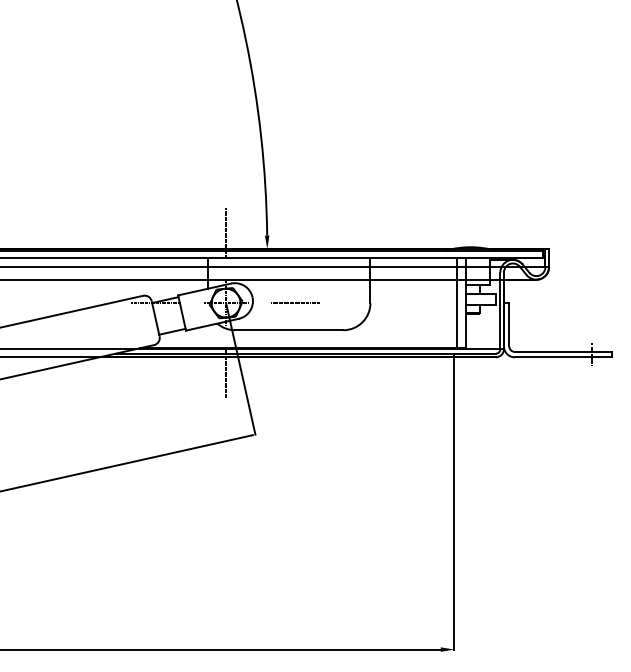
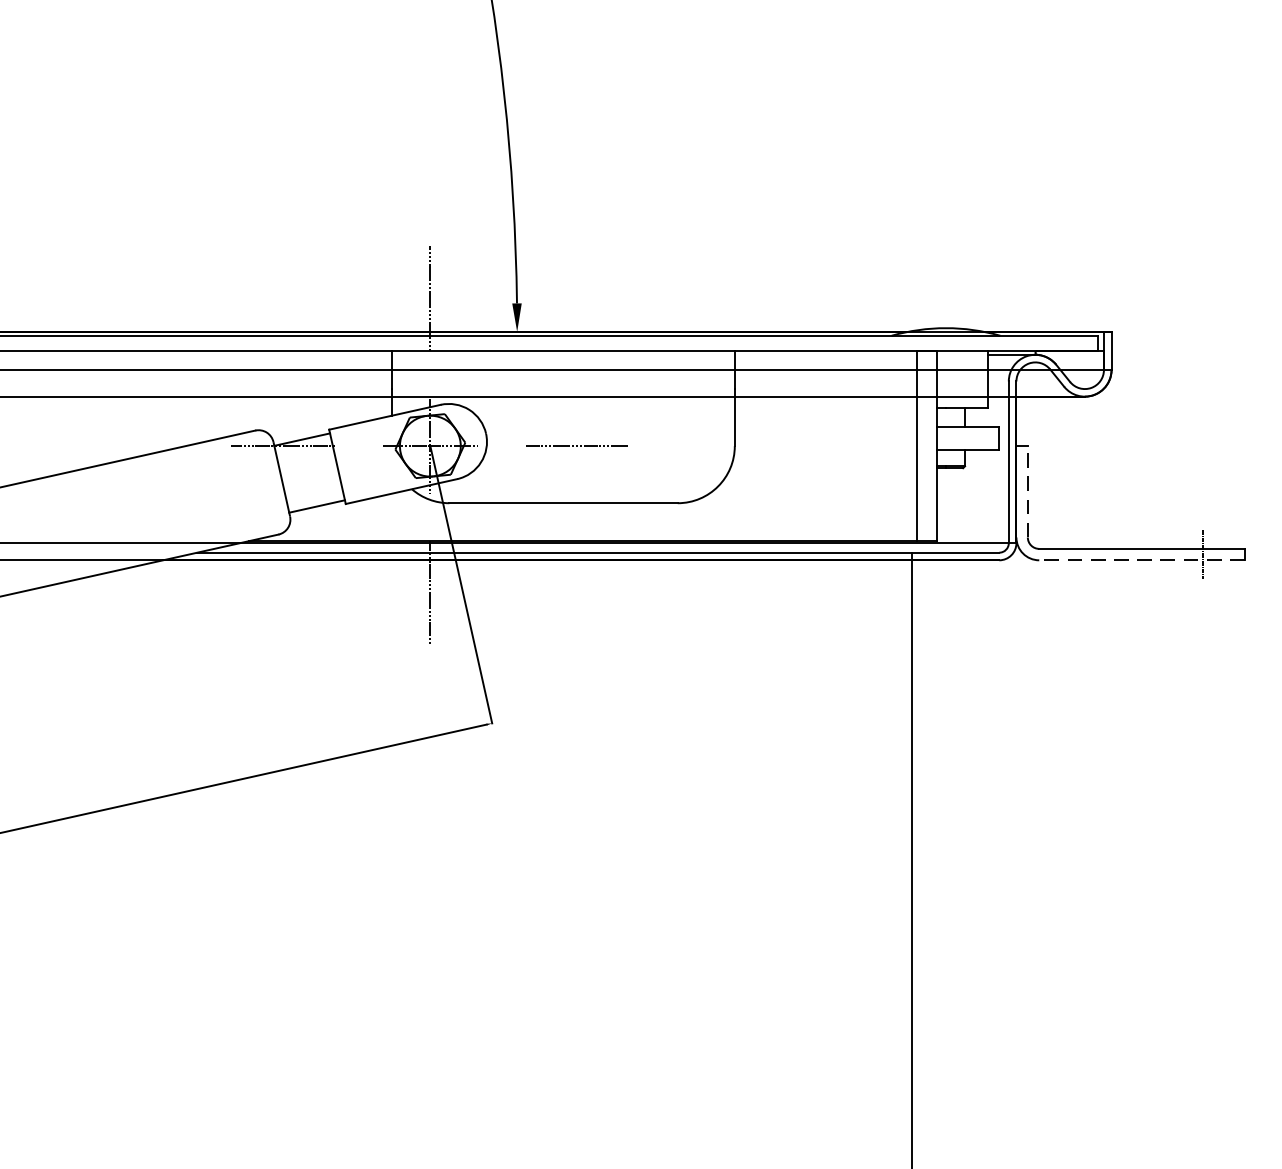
line: (509, 324) -> (1028, 491), solid -> dashed
line: (563, 357) -> (1142, 560), solid -> dashed

